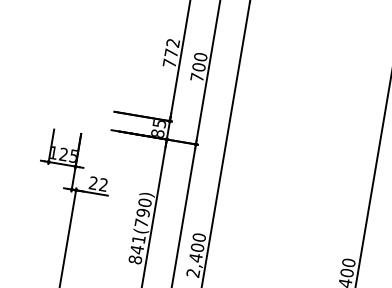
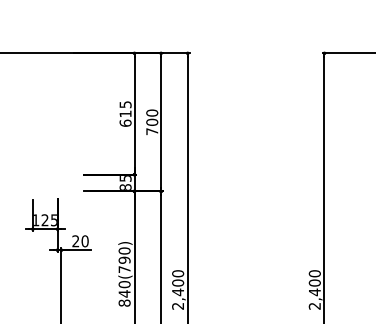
text: (171, 52) -> (125, 113), 772 -> 615
text: (102, 185) -> (84, 241), 22 -> 20
text: (138, 239) -> (124, 284), 841(790) -> 840(790)

